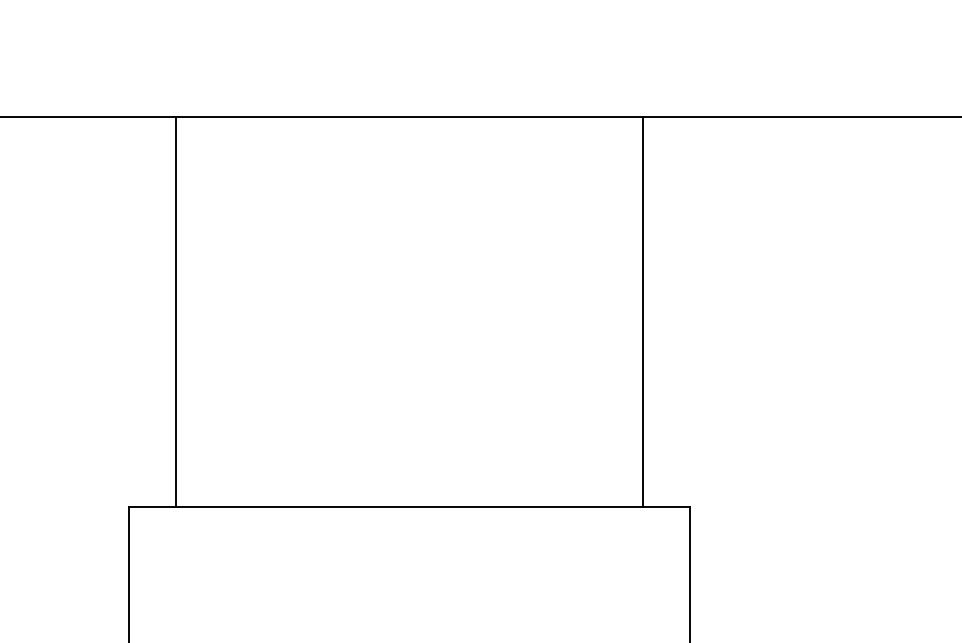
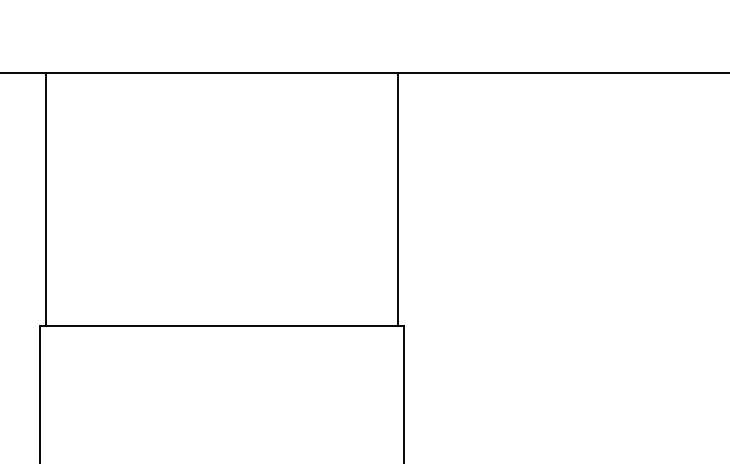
line: (176, 312) -> (45, 199), moved
line: (643, 312) -> (398, 199), moved

